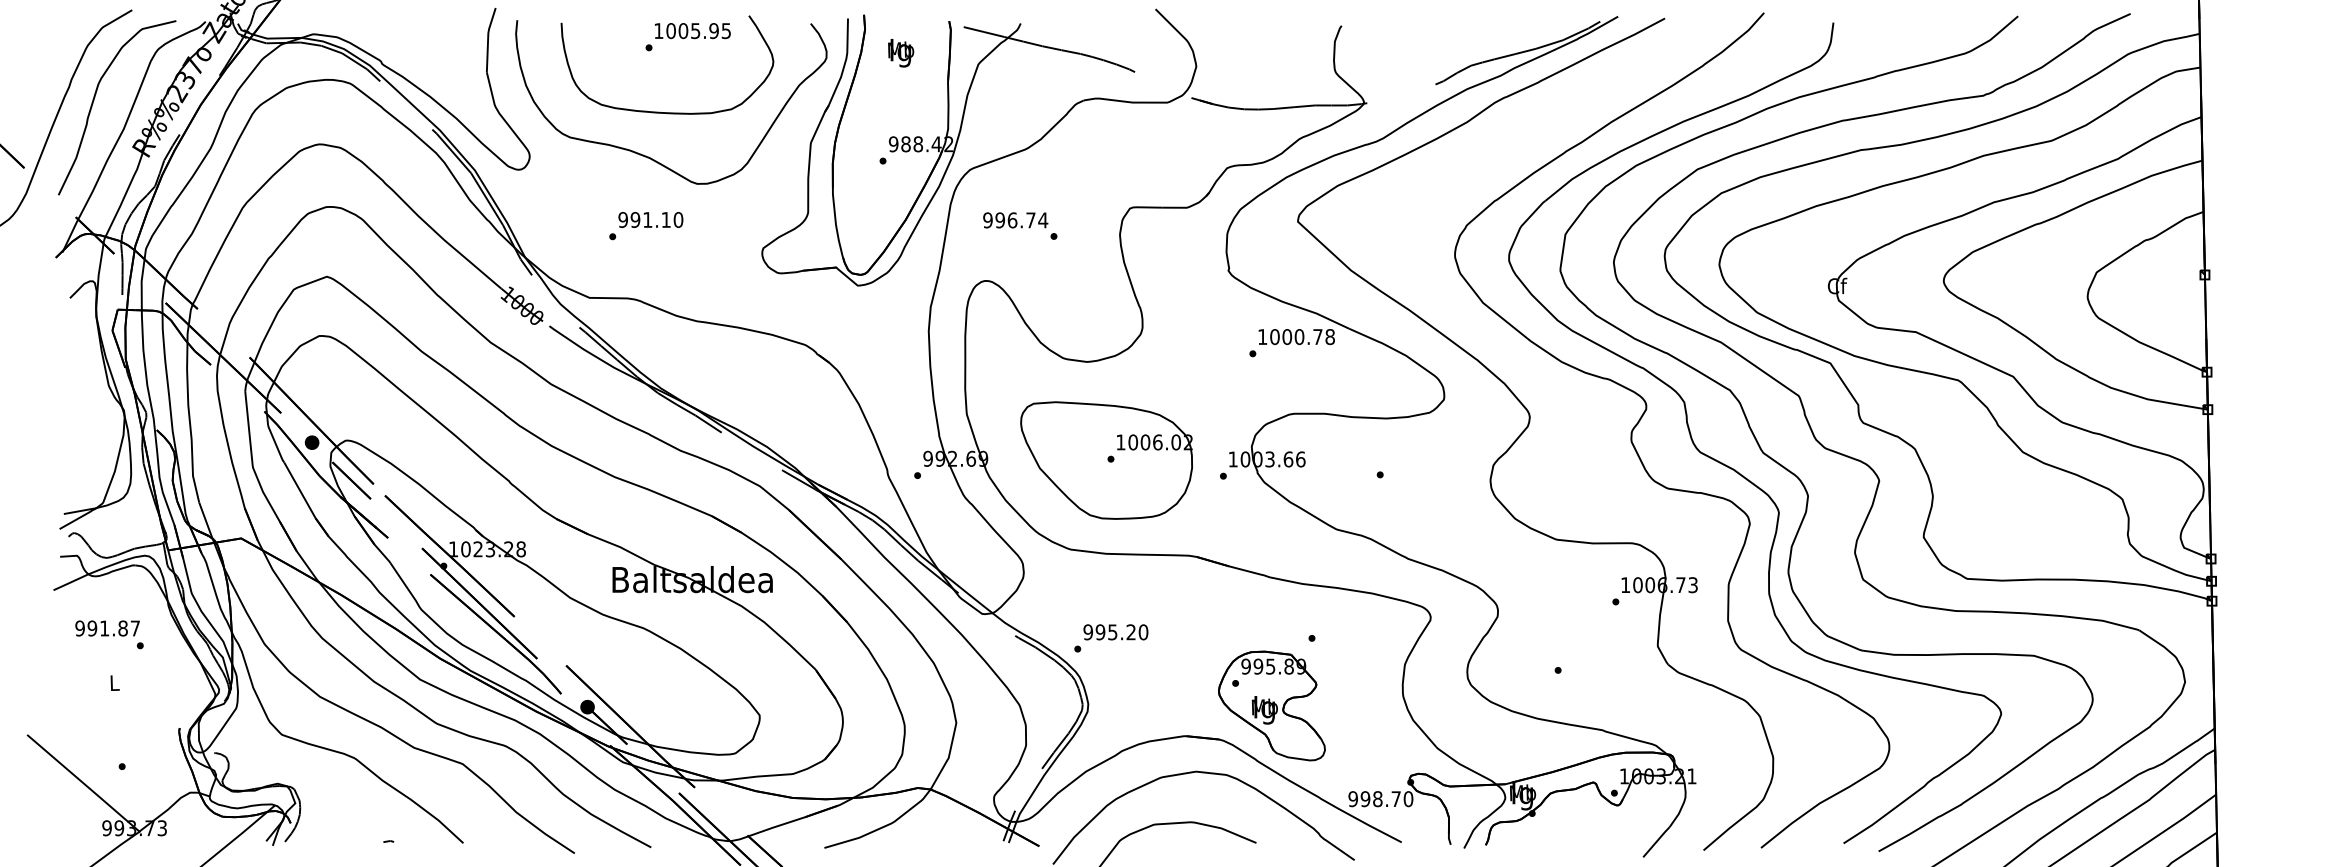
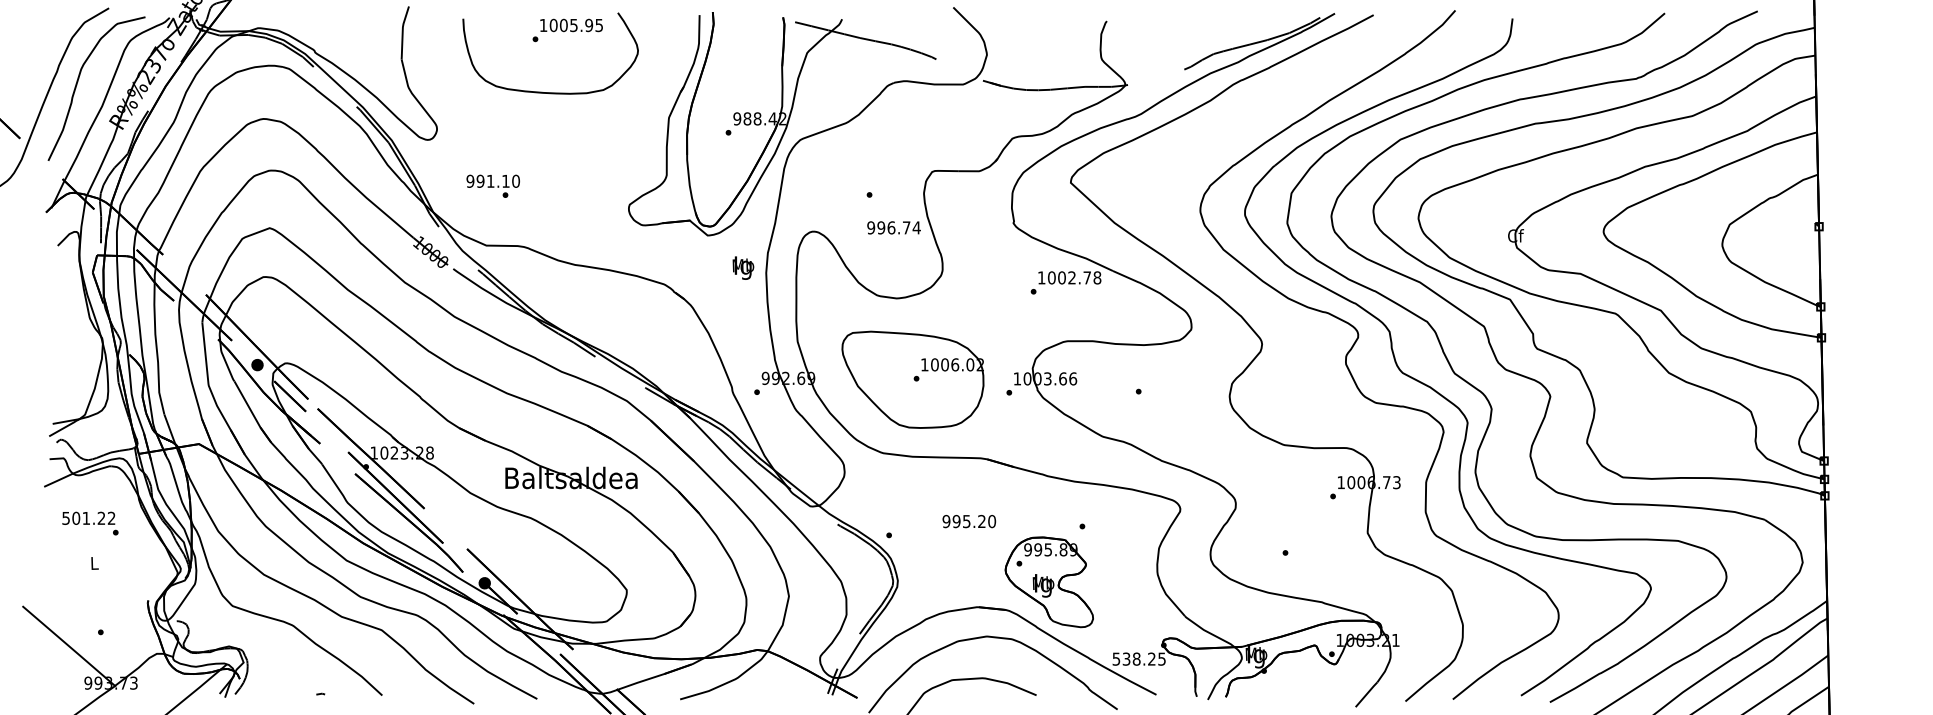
text: (901, 53) -> (743, 268), moved
curve: (646, 155) -> (533, 128), removed
text: (650, 219) -> (492, 180), moved
text: (1015, 220) -> (893, 227), moved
text: (1299, 337) -> (1072, 278), 1000.78 -> 1002.78
text: (107, 628) -> (88, 518), 991.87 -> 501.22
text: (1115, 632) -> (968, 521), moved
text: (1380, 799) -> (1138, 659), 998.70 -> 538.25

